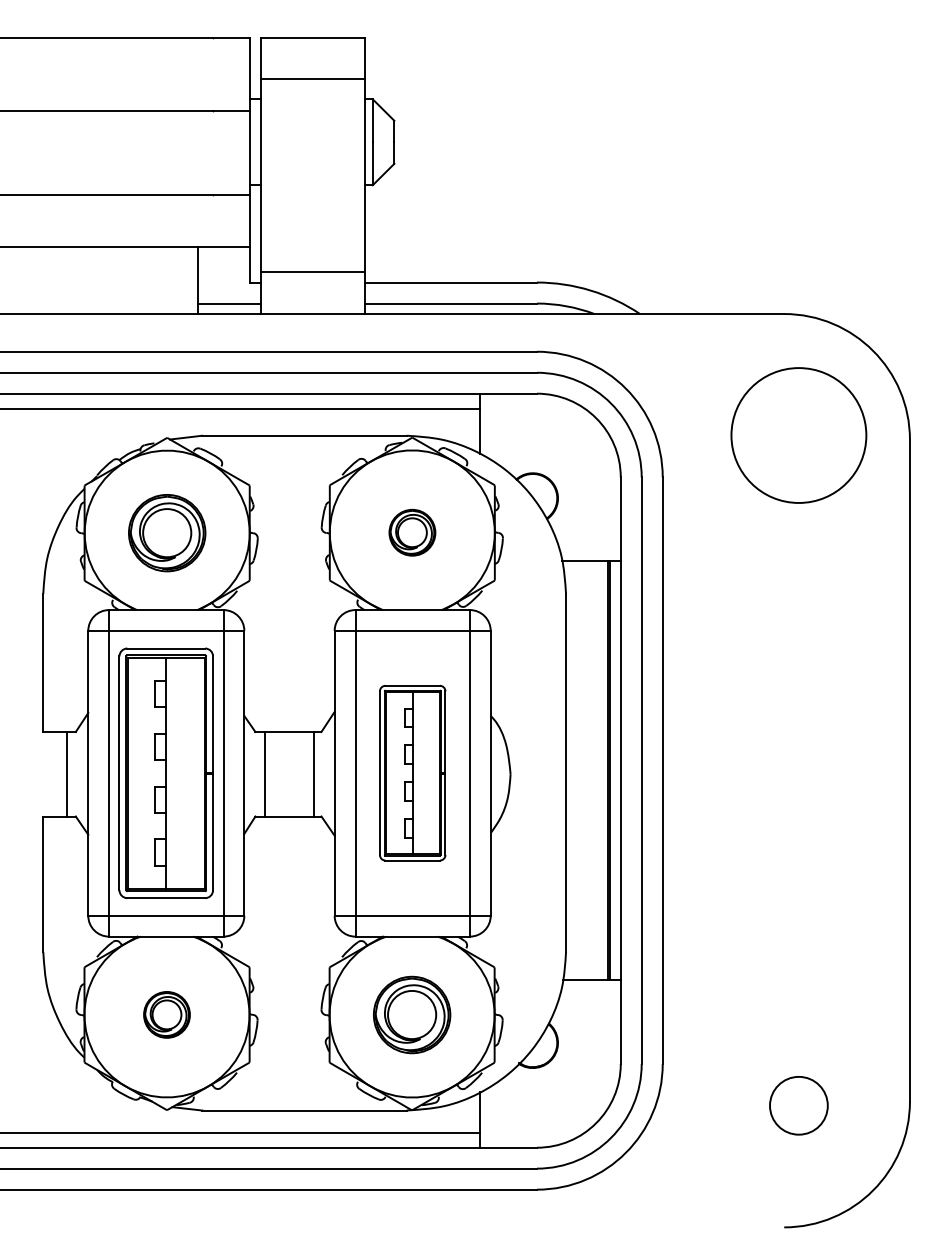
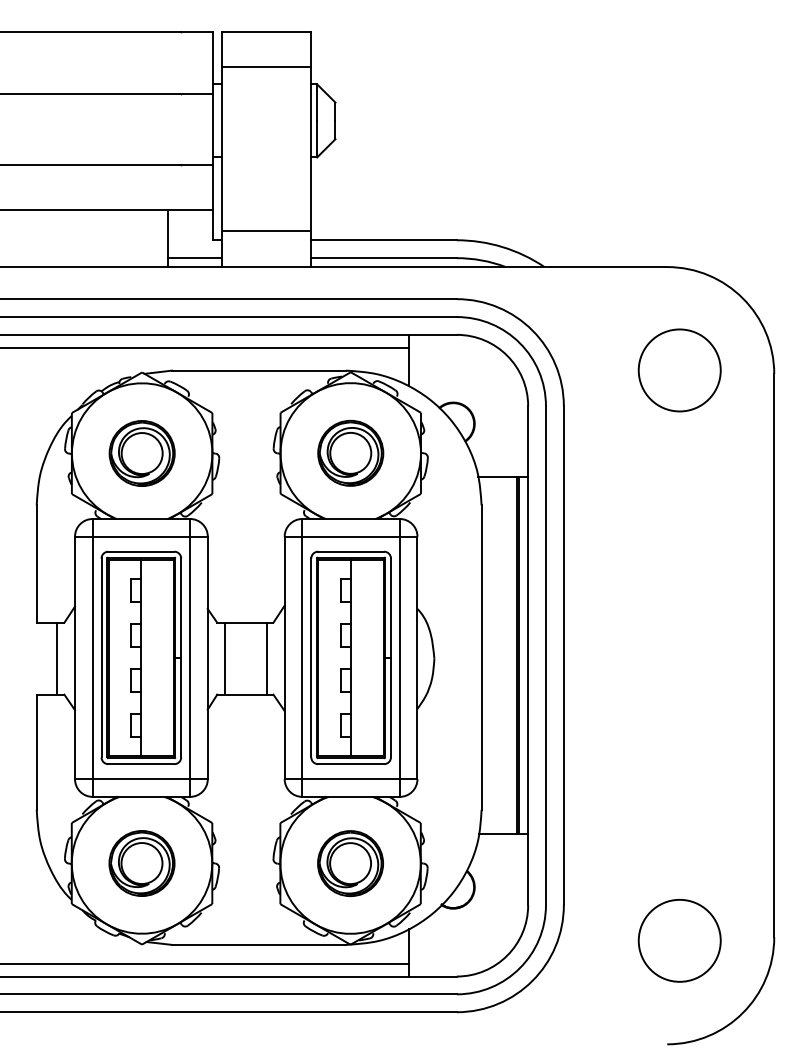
circle: (798, 435) -> (679, 370), size x0.71
part: (412, 531) -> (350, 452), size x1.67
part: (412, 772) -> (350, 657), size x1.43
part: (166, 1014) -> (141, 863), size x1.67
circle: (798, 1105) -> (679, 940), size x1.67

